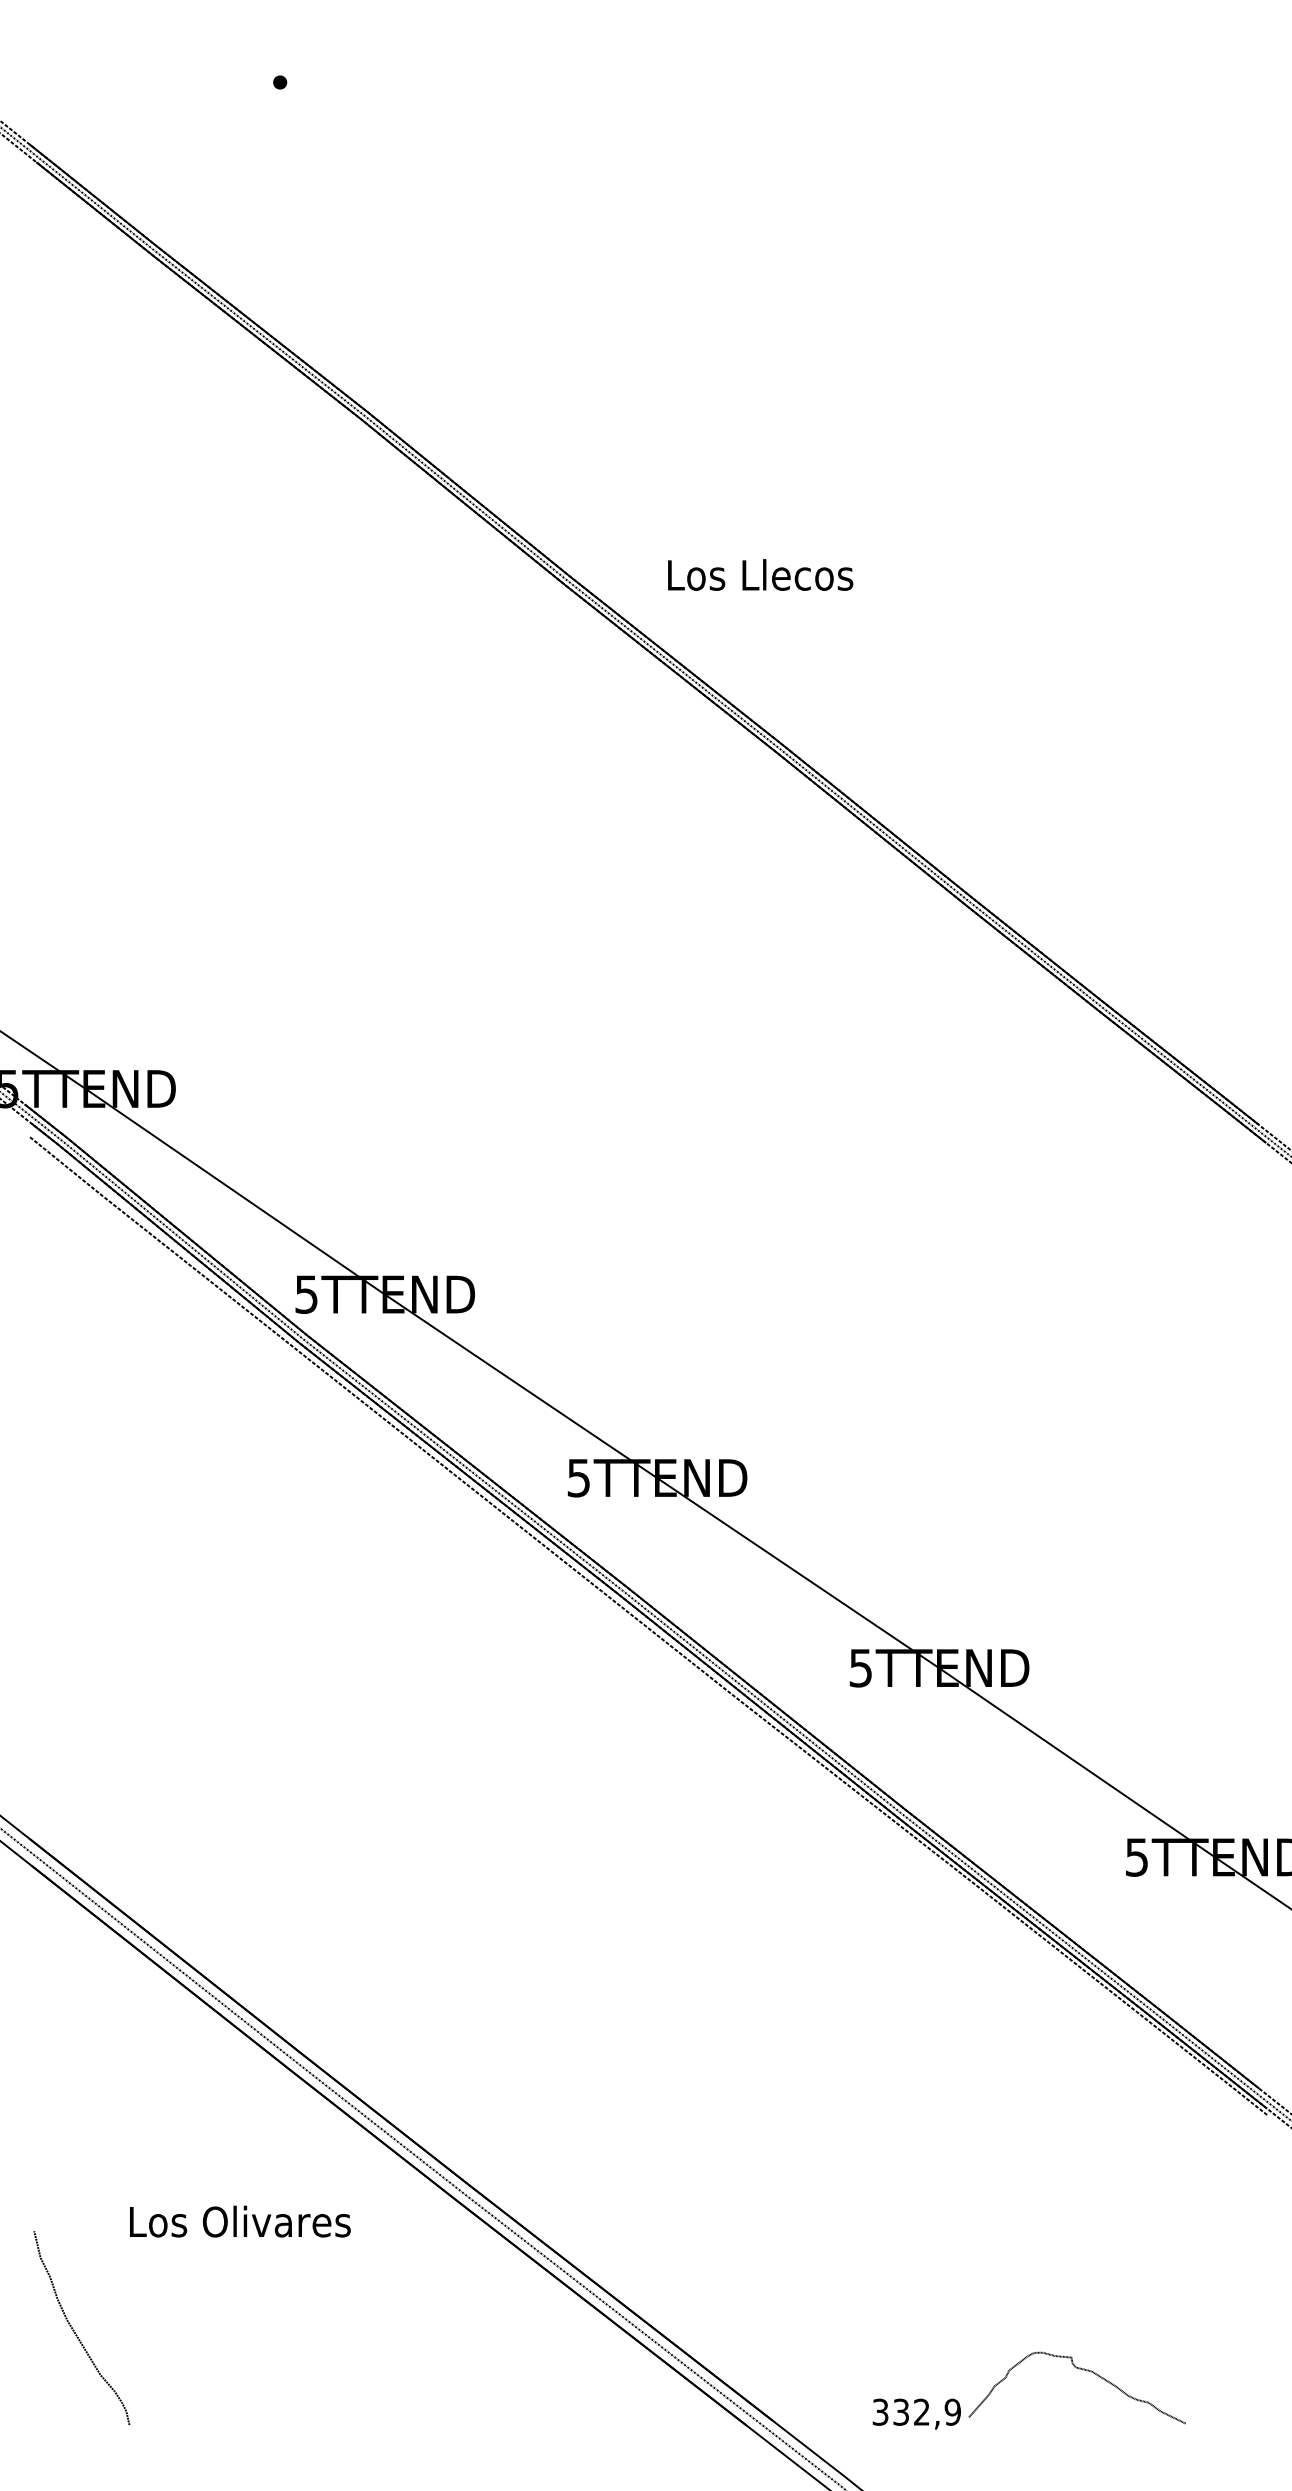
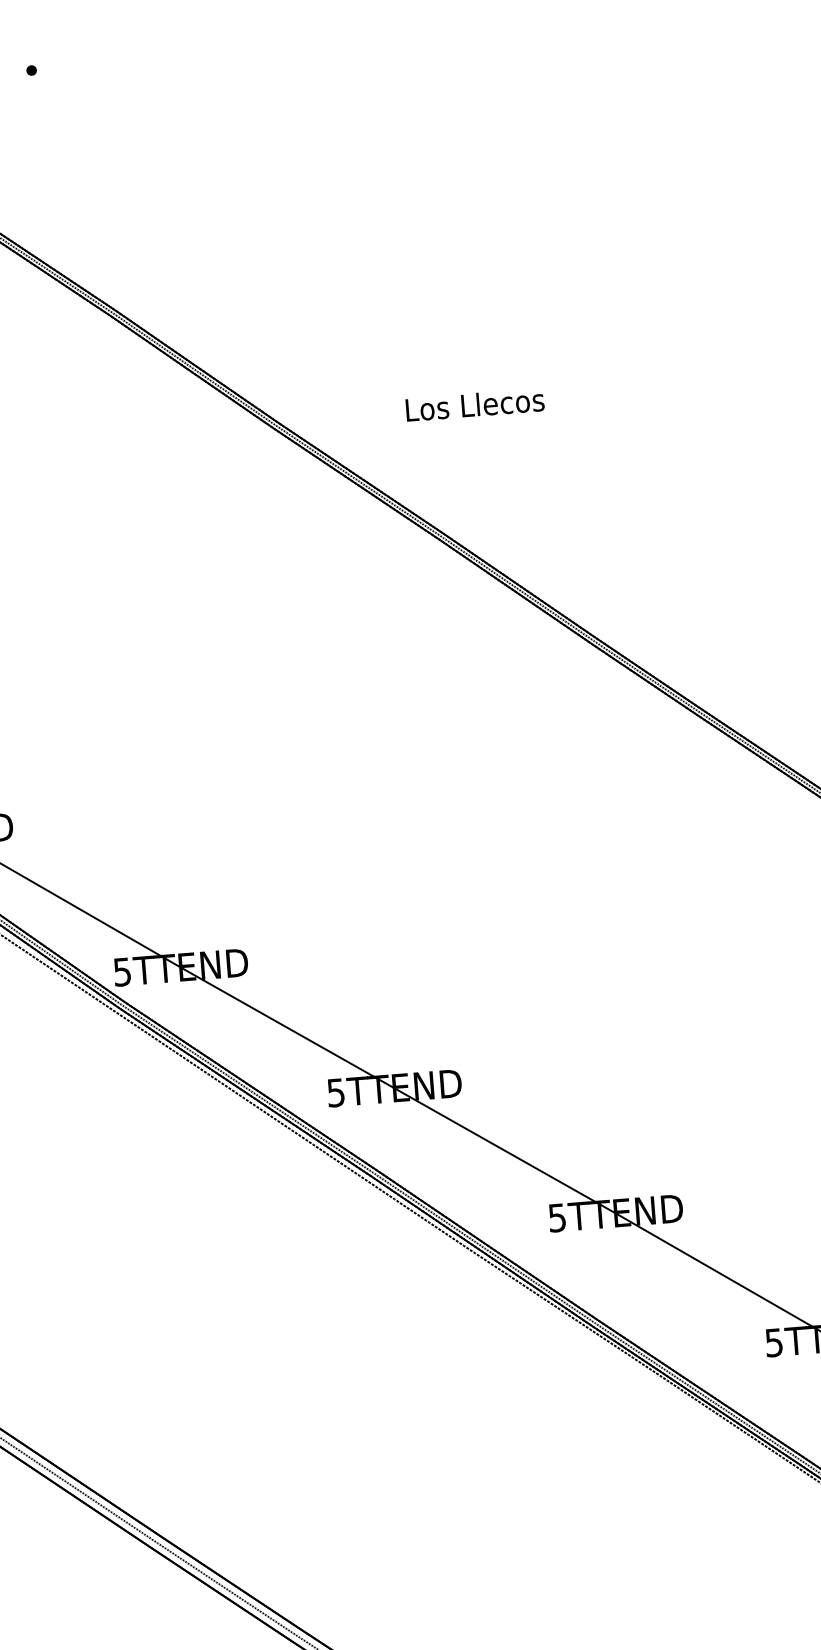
text: (760, 574) -> (475, 404), moved

